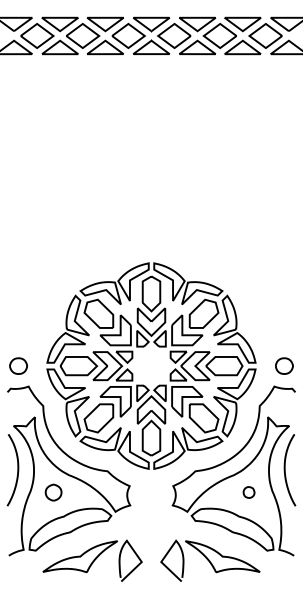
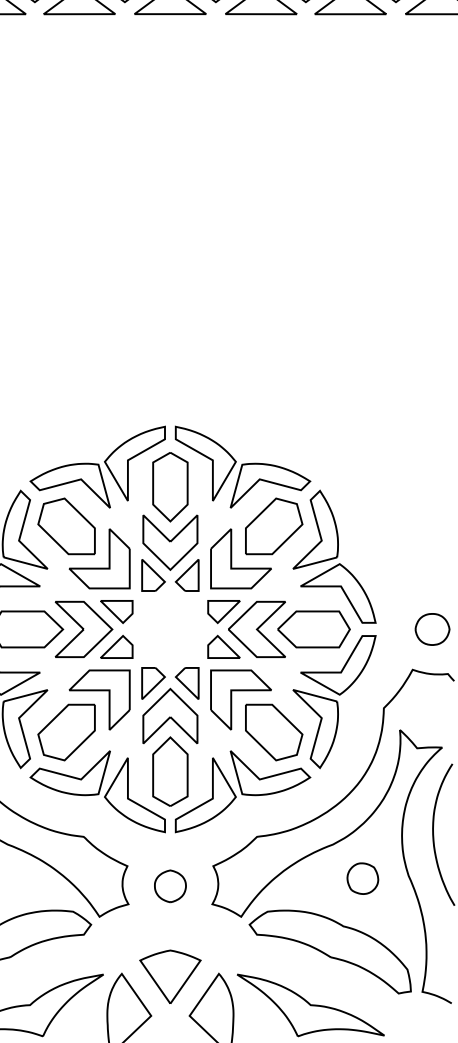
part: (248, 492) -> (361, 878), size x1.43
part: (151, 496) -> (170, 886), added
part: (151, 542) -> (170, 977), added

